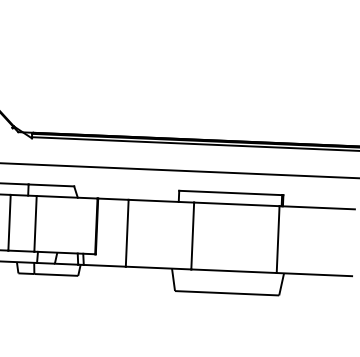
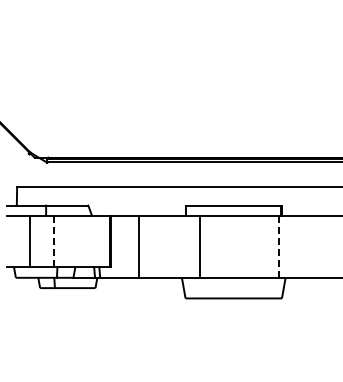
line: (36, 223) -> (54, 241), solid -> dashed
line: (277, 239) -> (278, 246), solid -> dashed

